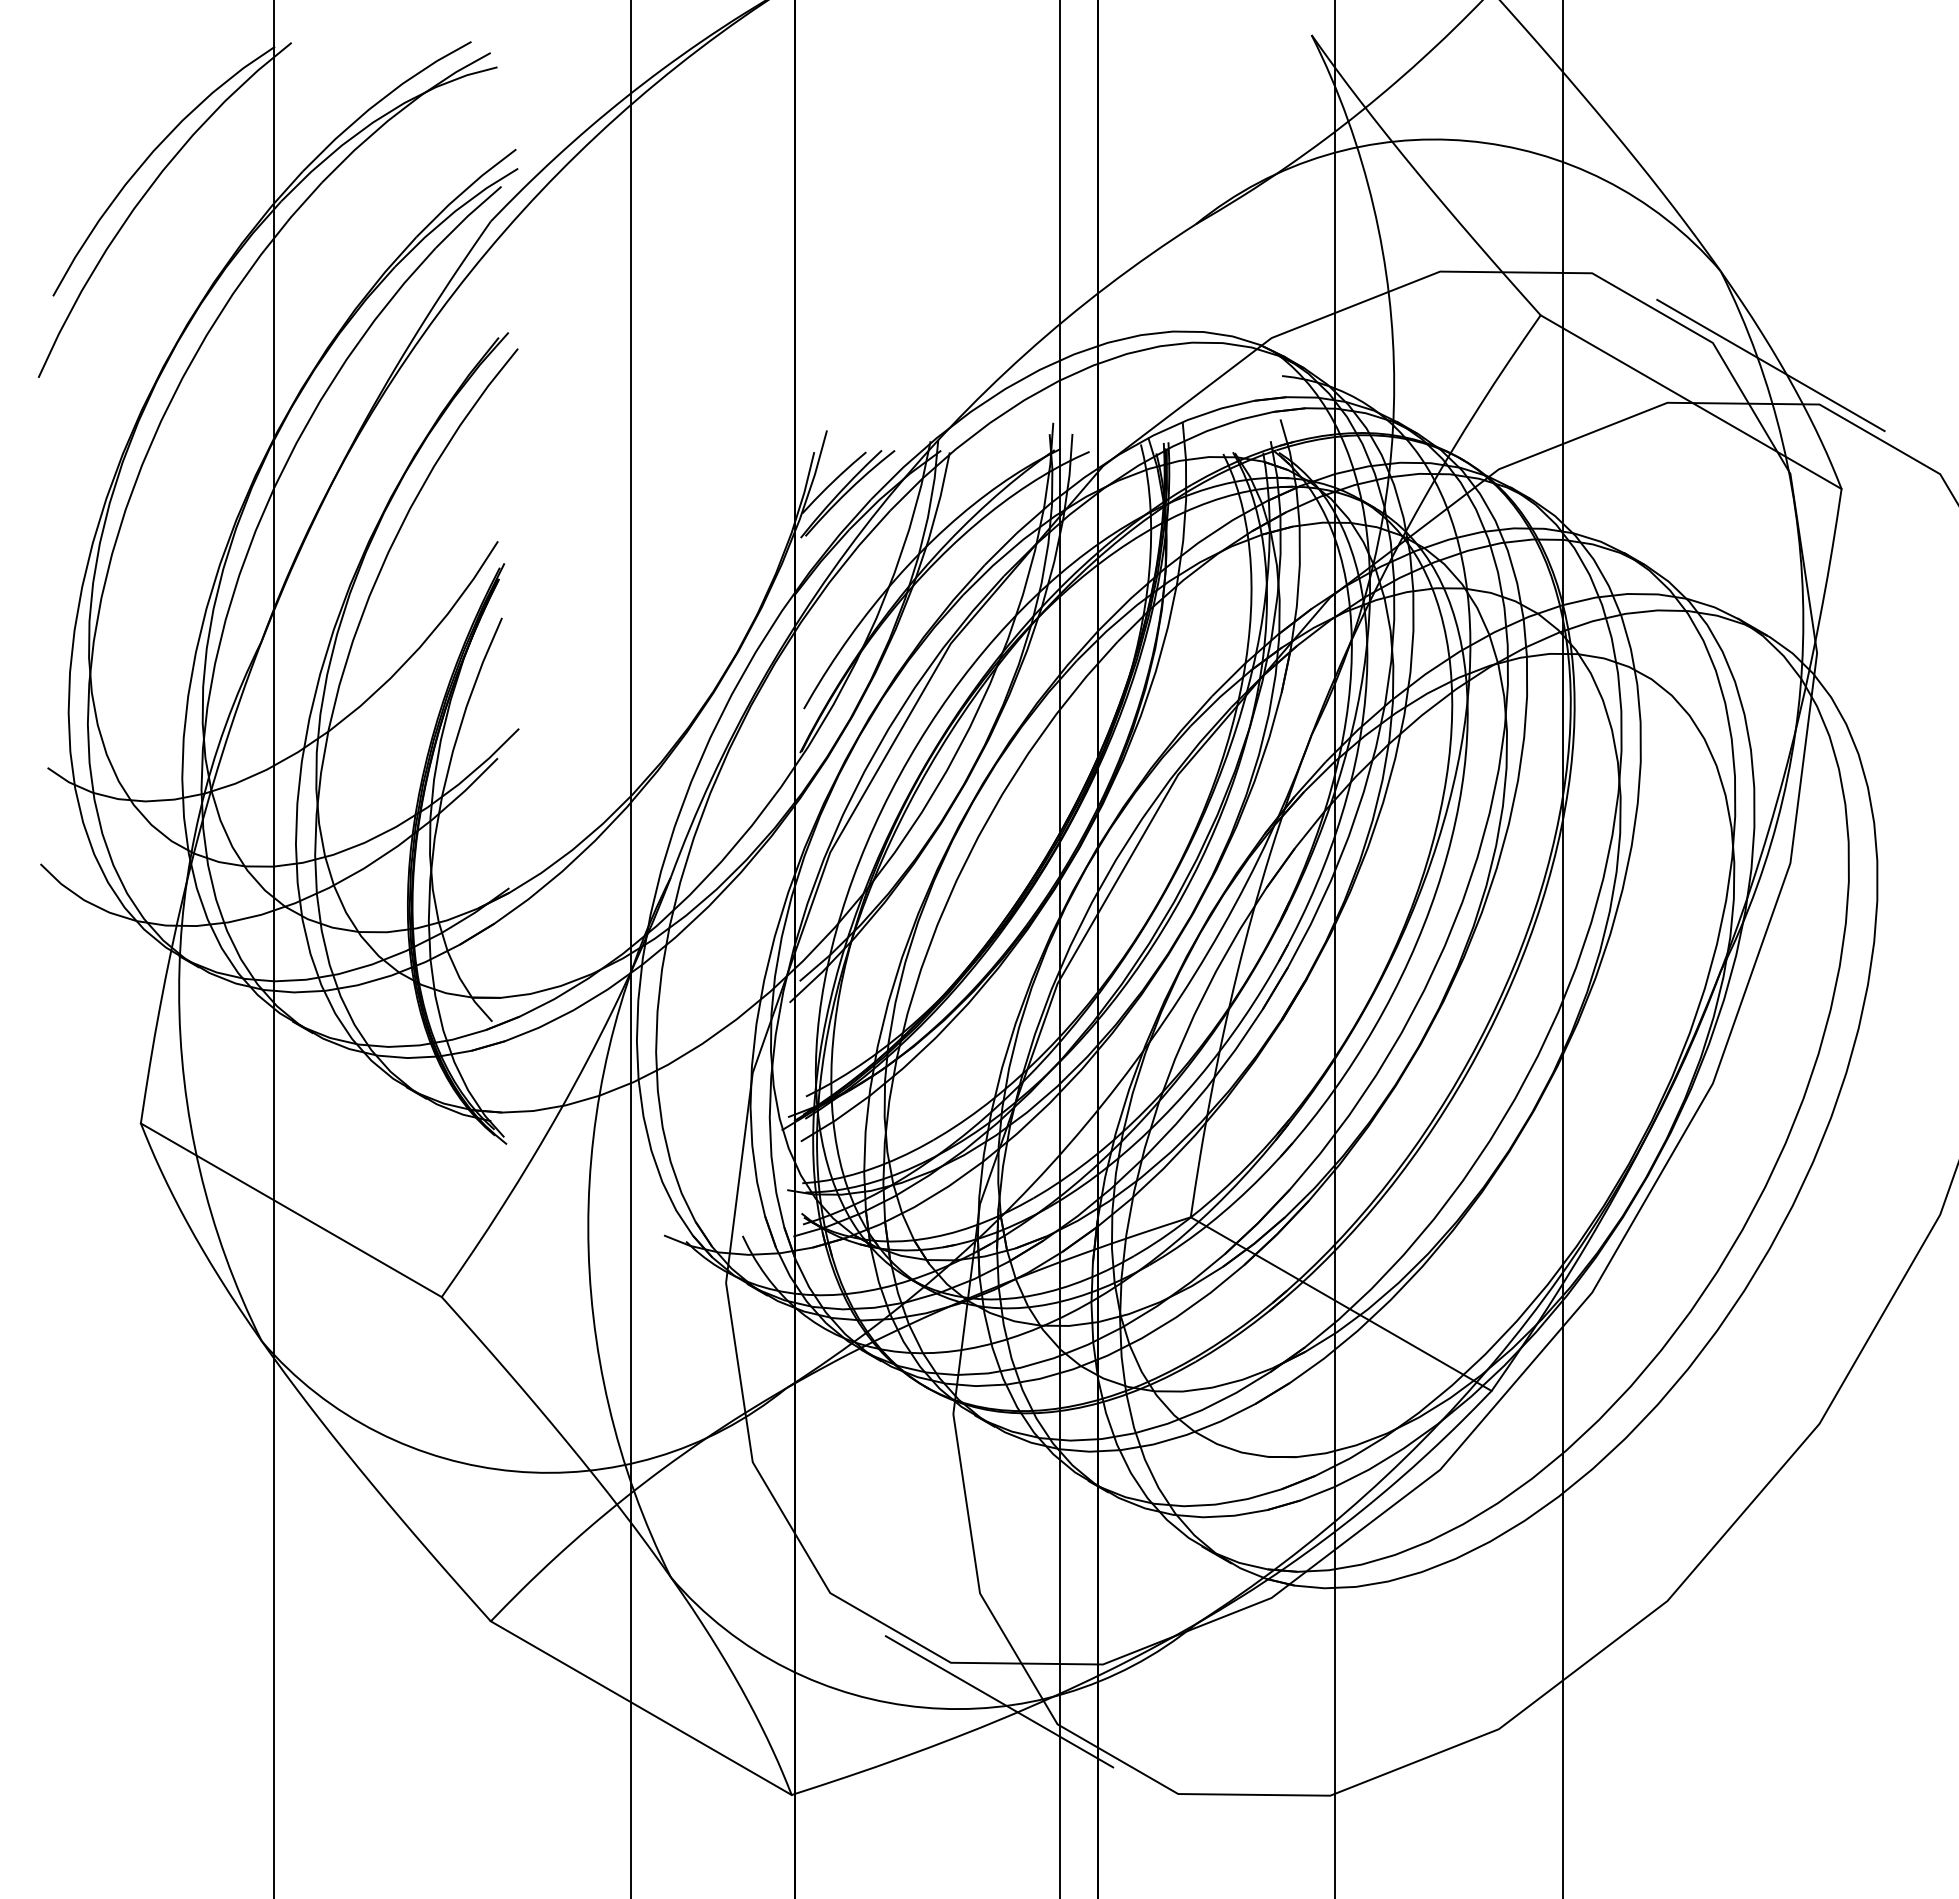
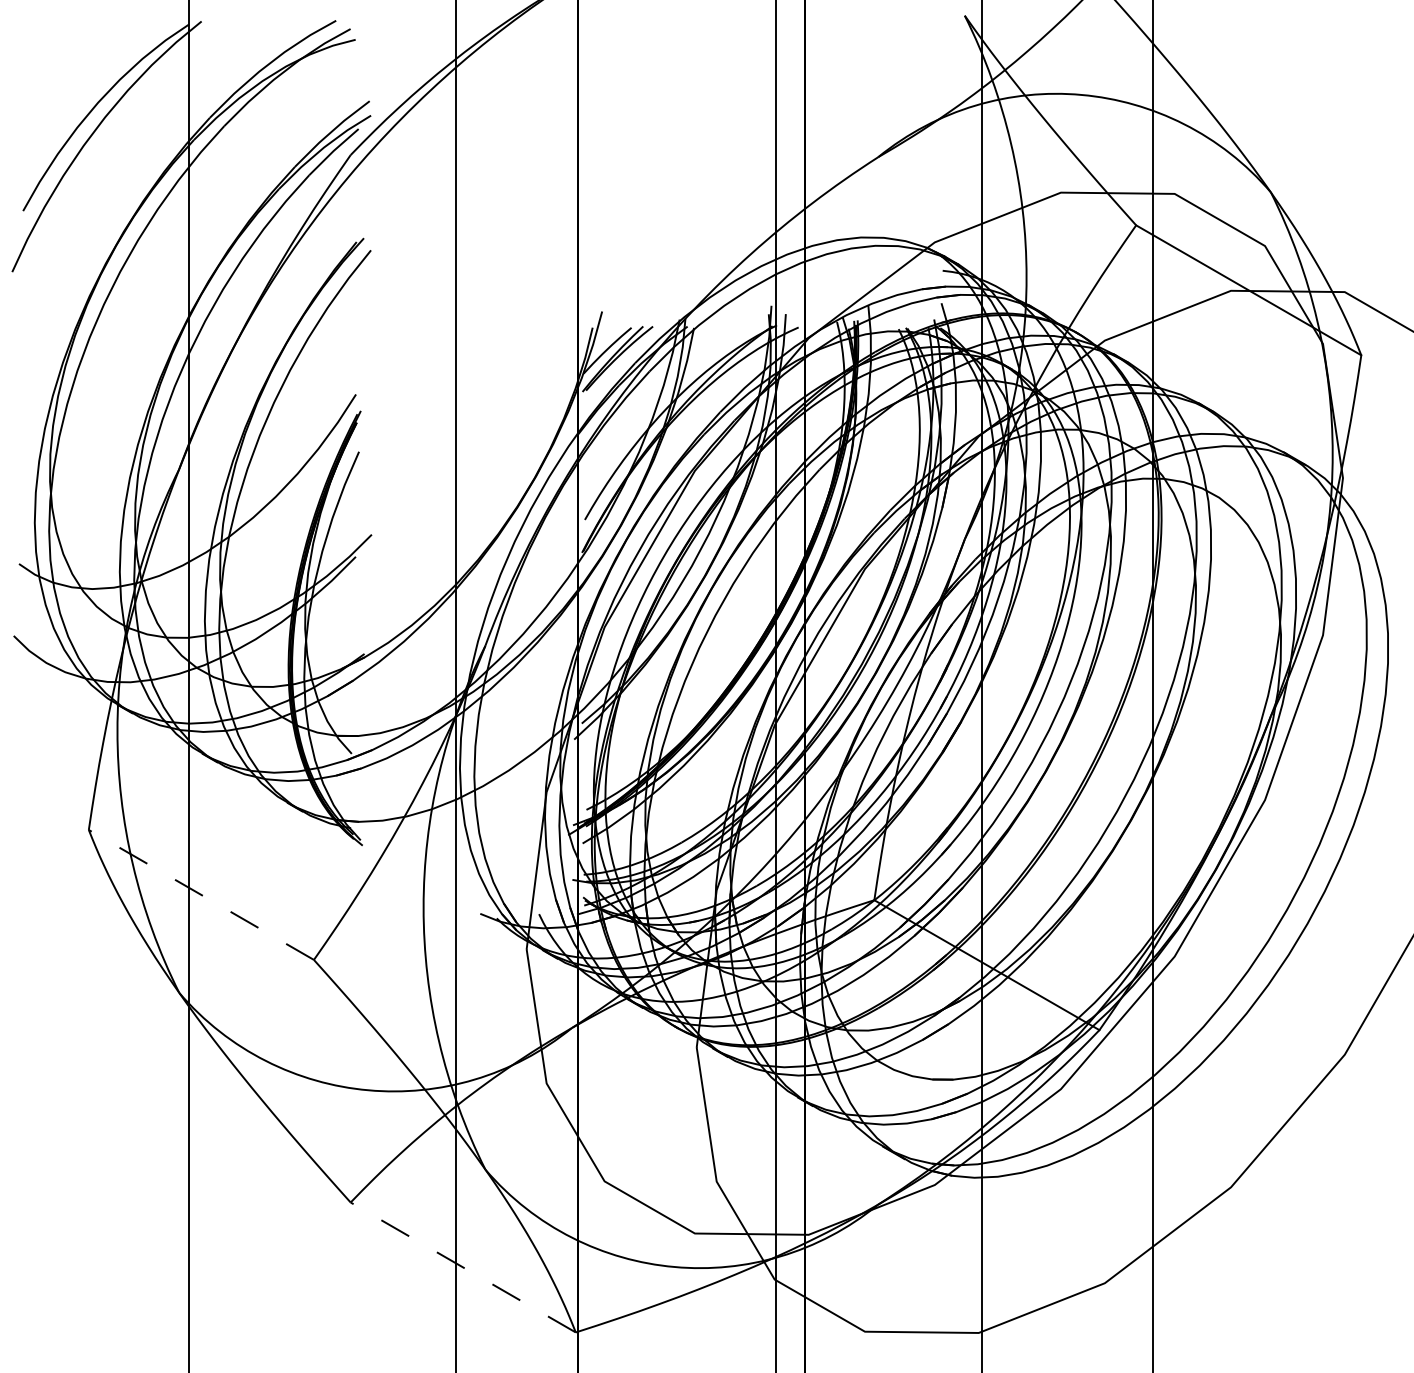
line: (1770, 365) -> (1308, 262), removed
line: (291, 1210) -> (201, 895), solid -> dashed
line: (999, 1701) -> (731, 1262), removed
line: (641, 1708) -> (463, 1267), solid -> dashed

